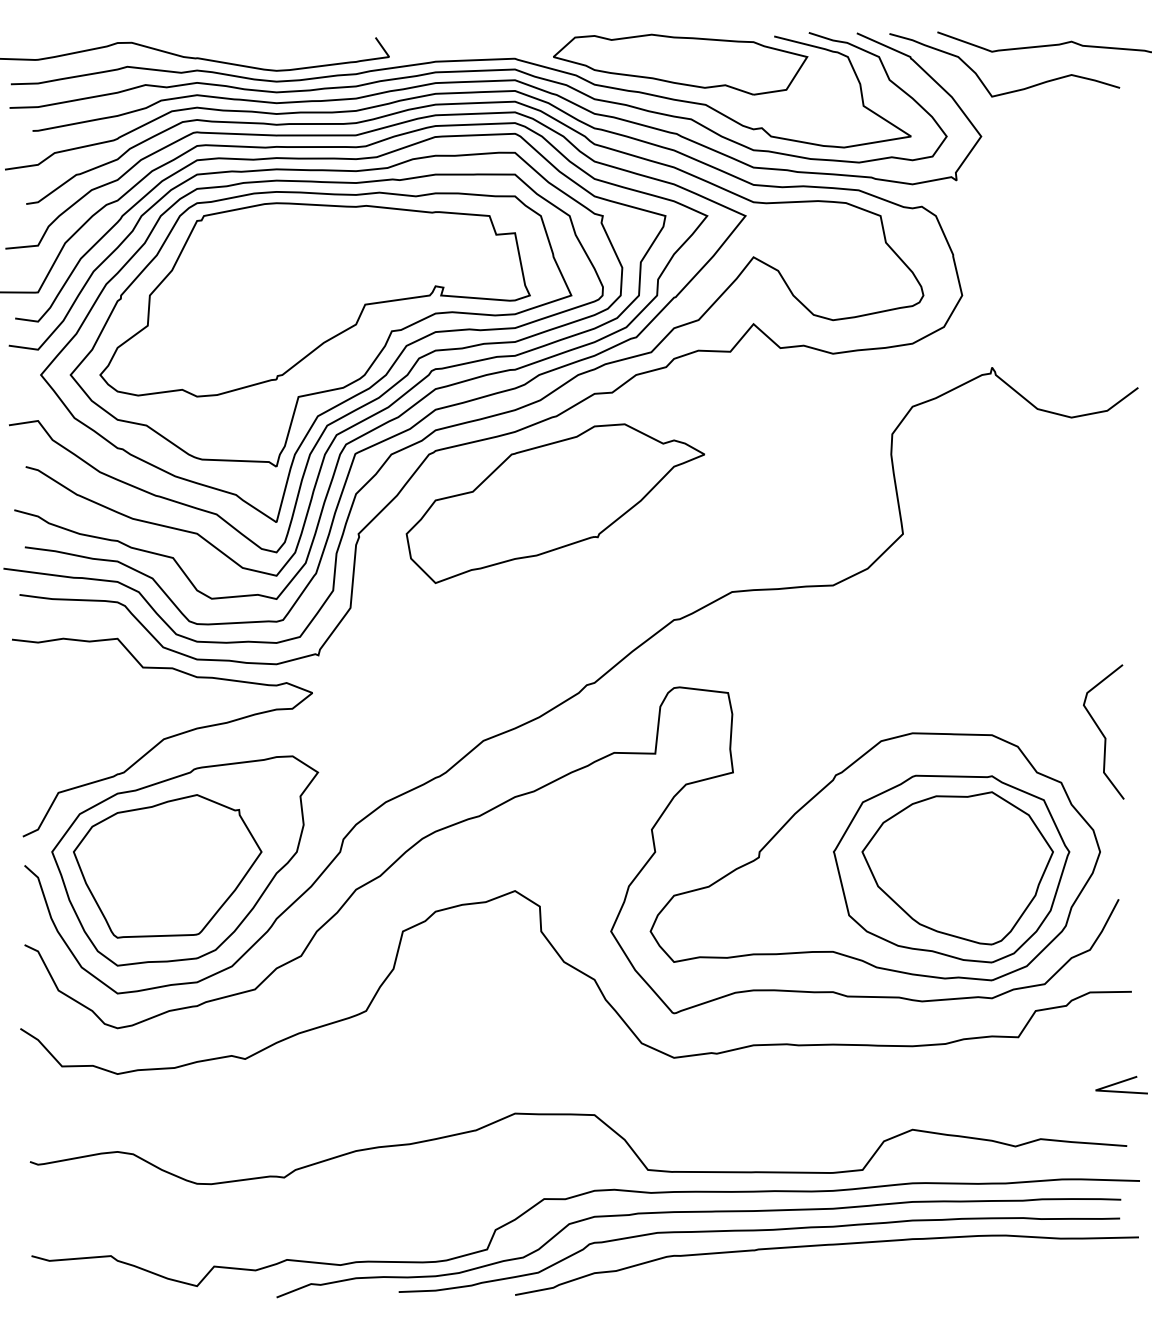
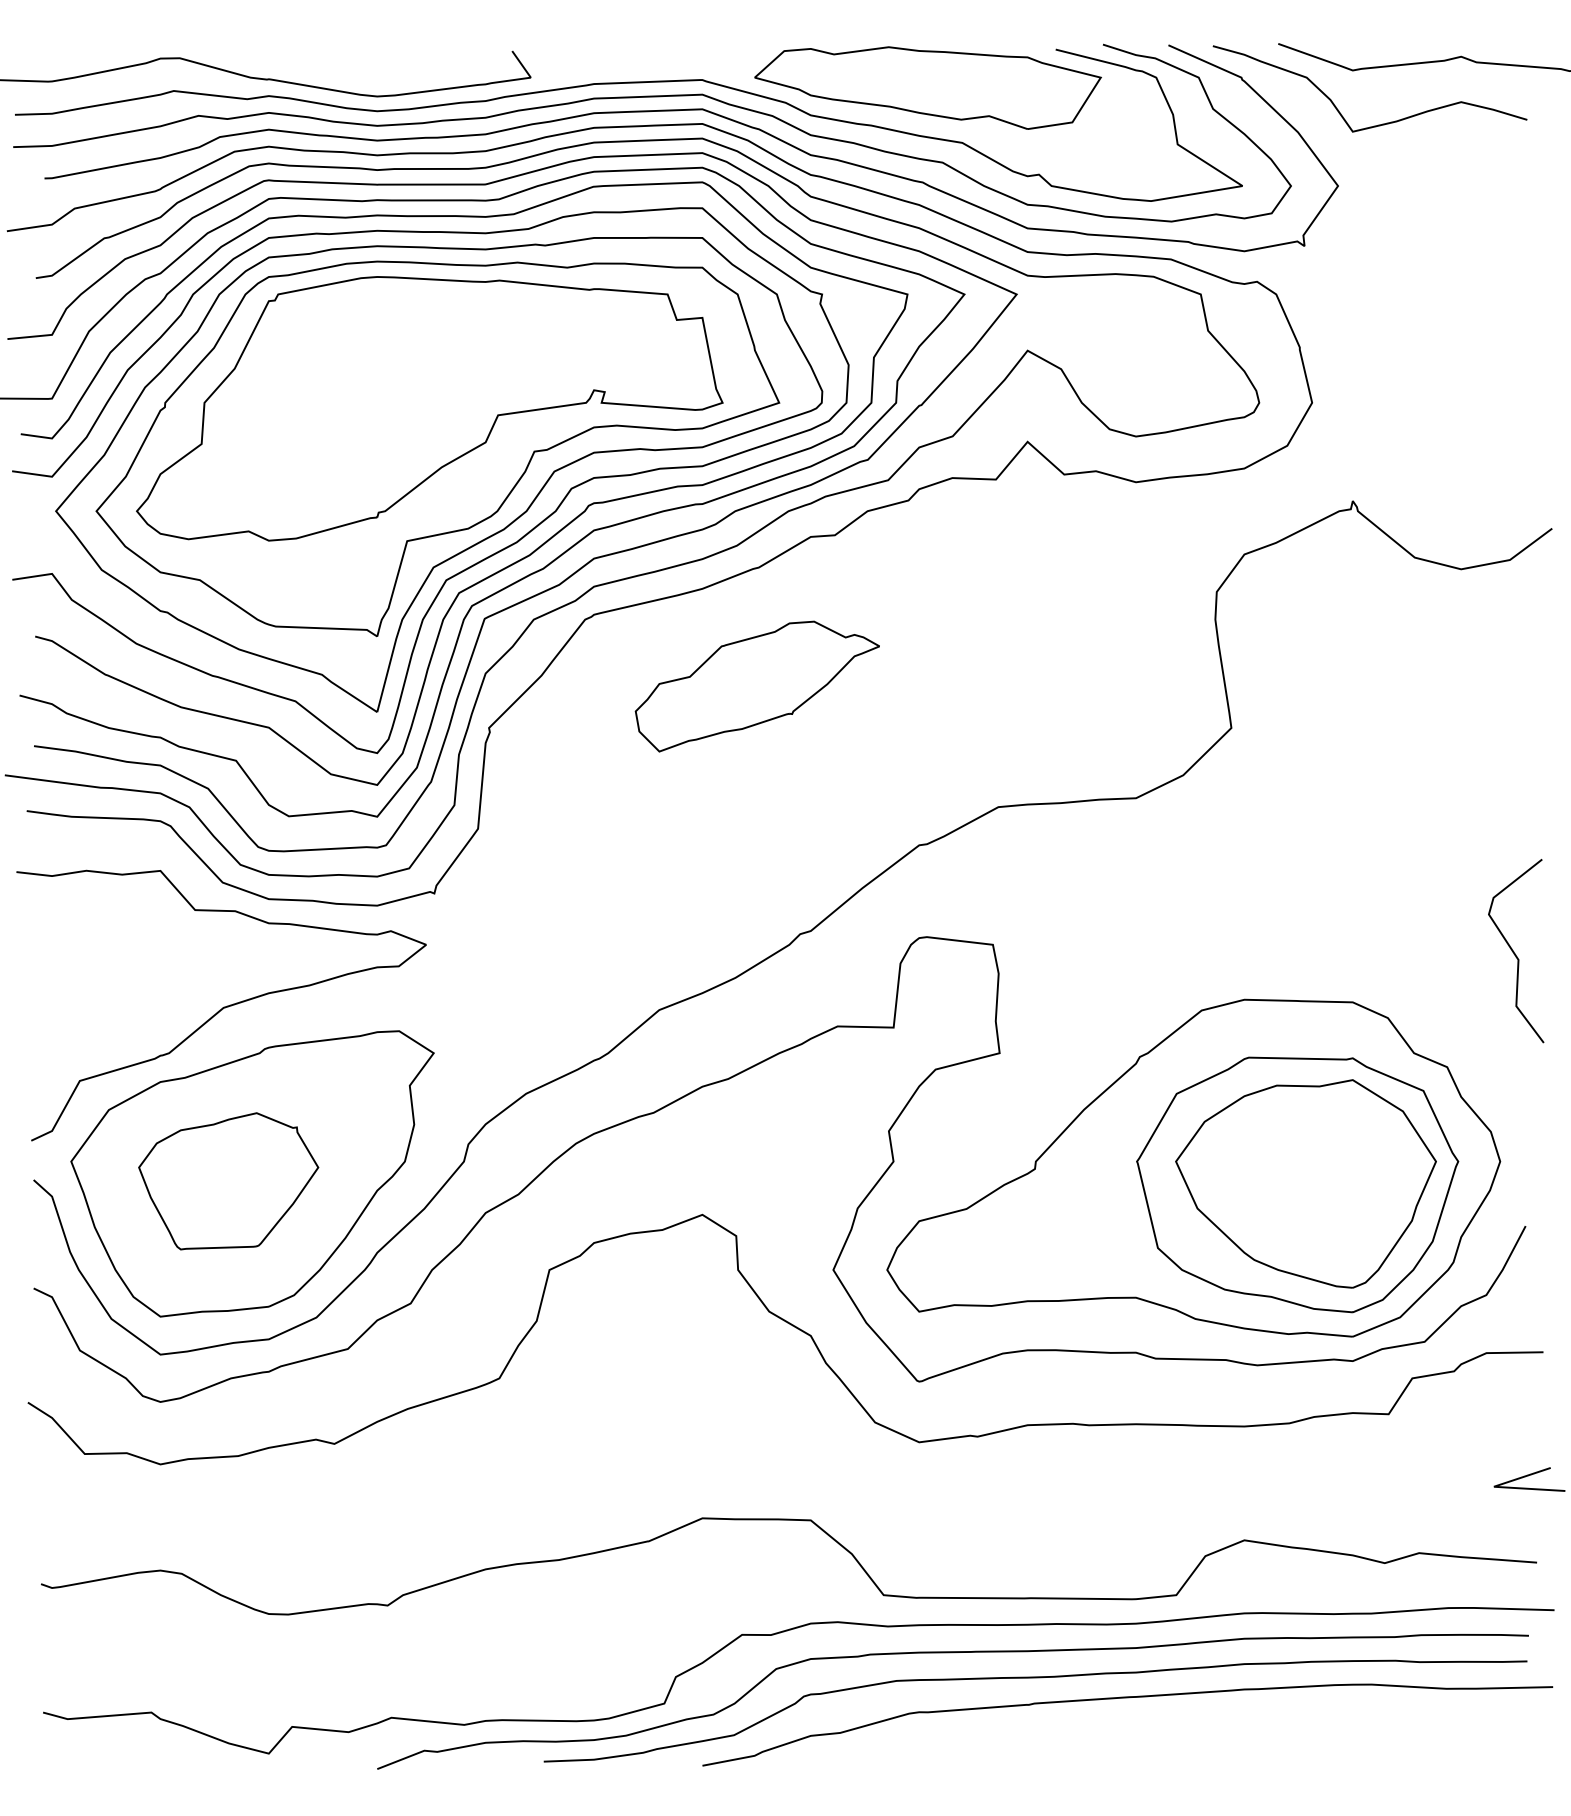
part: (555, 503) -> (757, 686), size x0.6
curve: (1102, 732) -> (1514, 951), moved
part: (167, 866) -> (228, 1181), size x0.7

